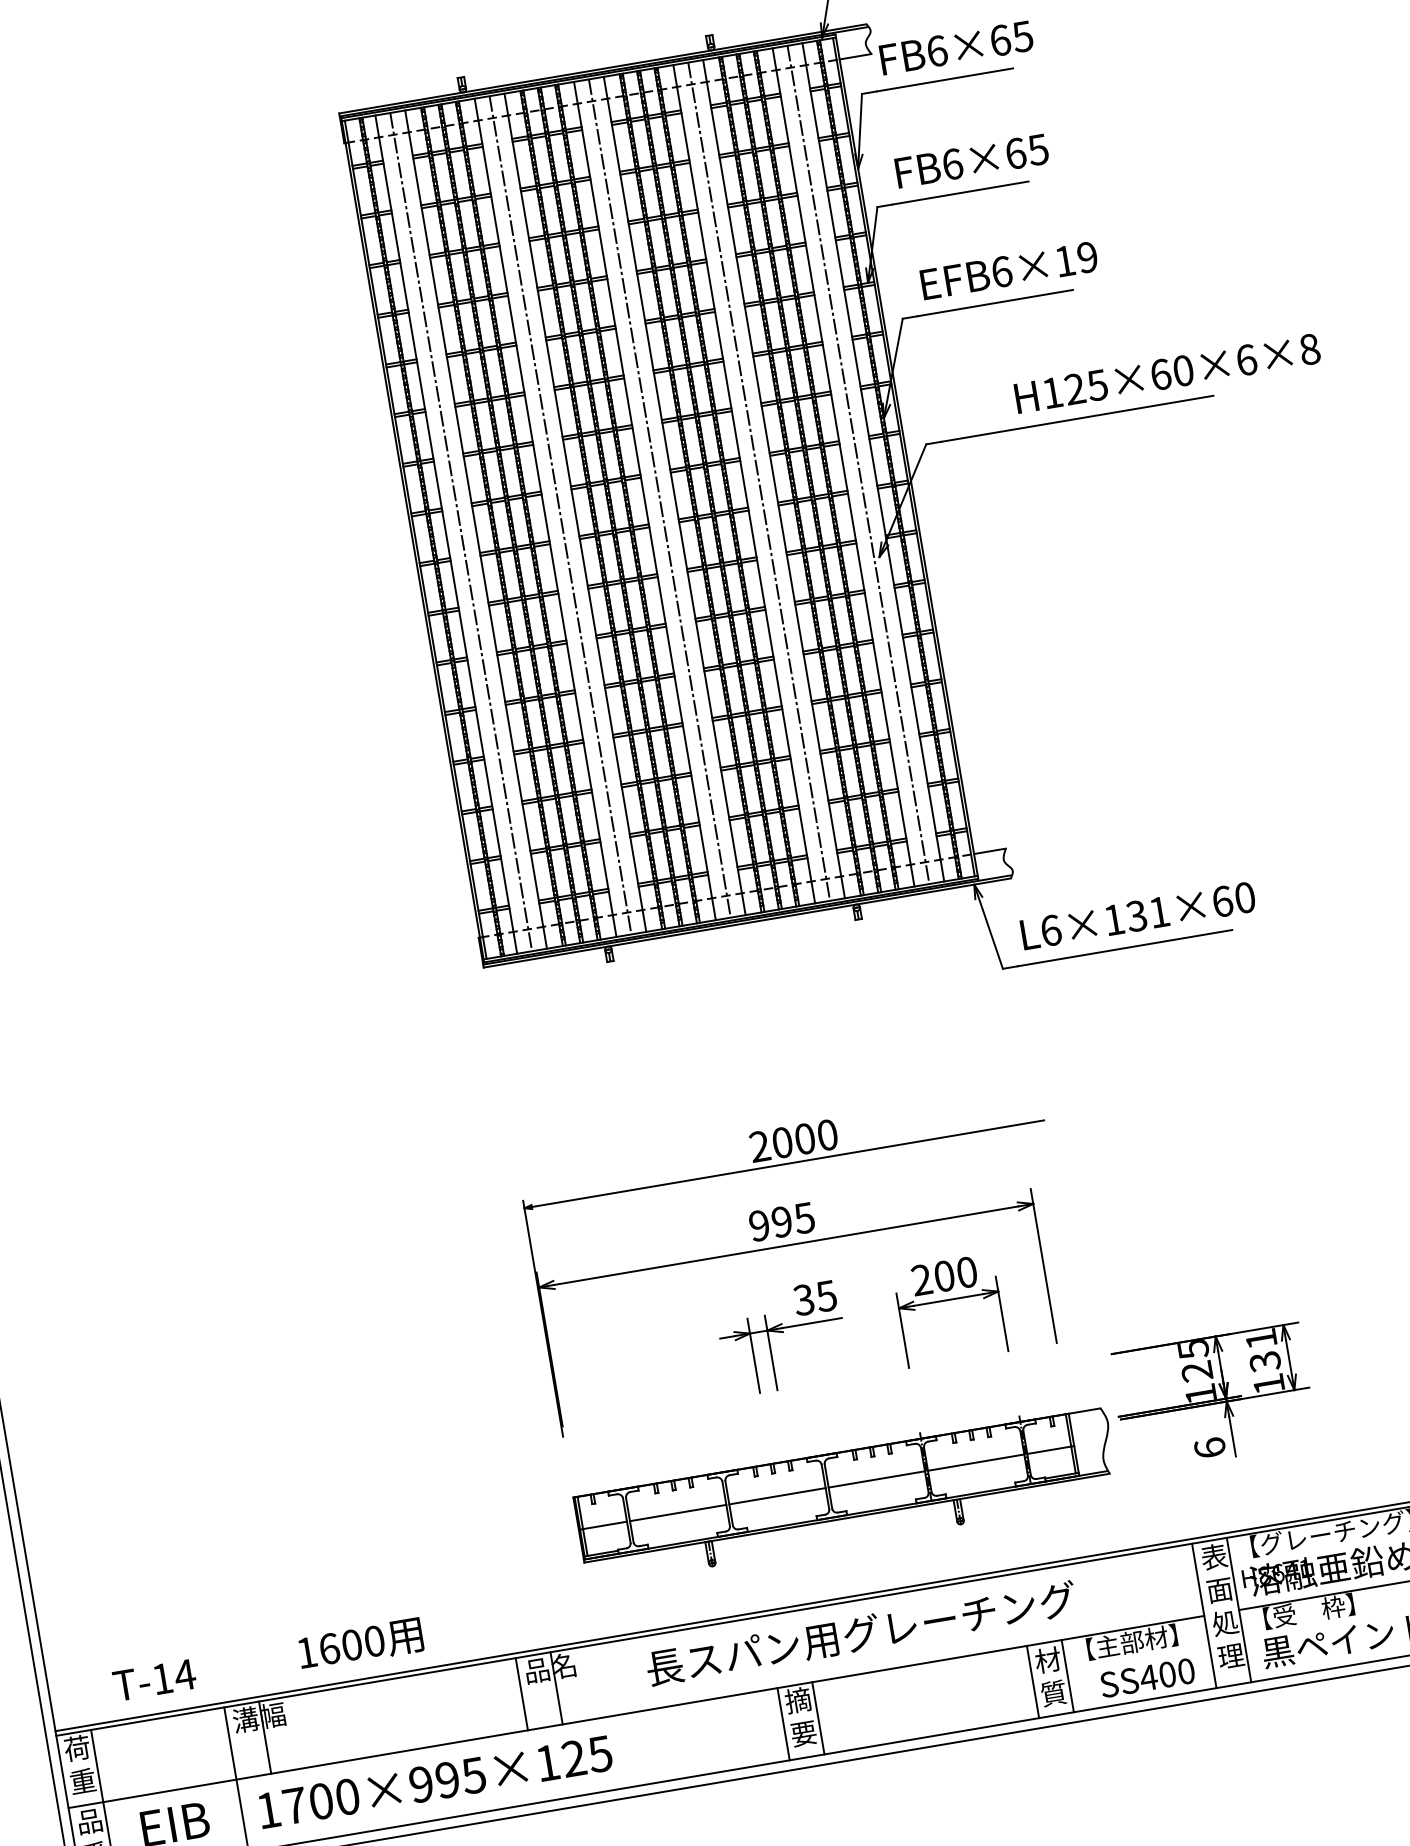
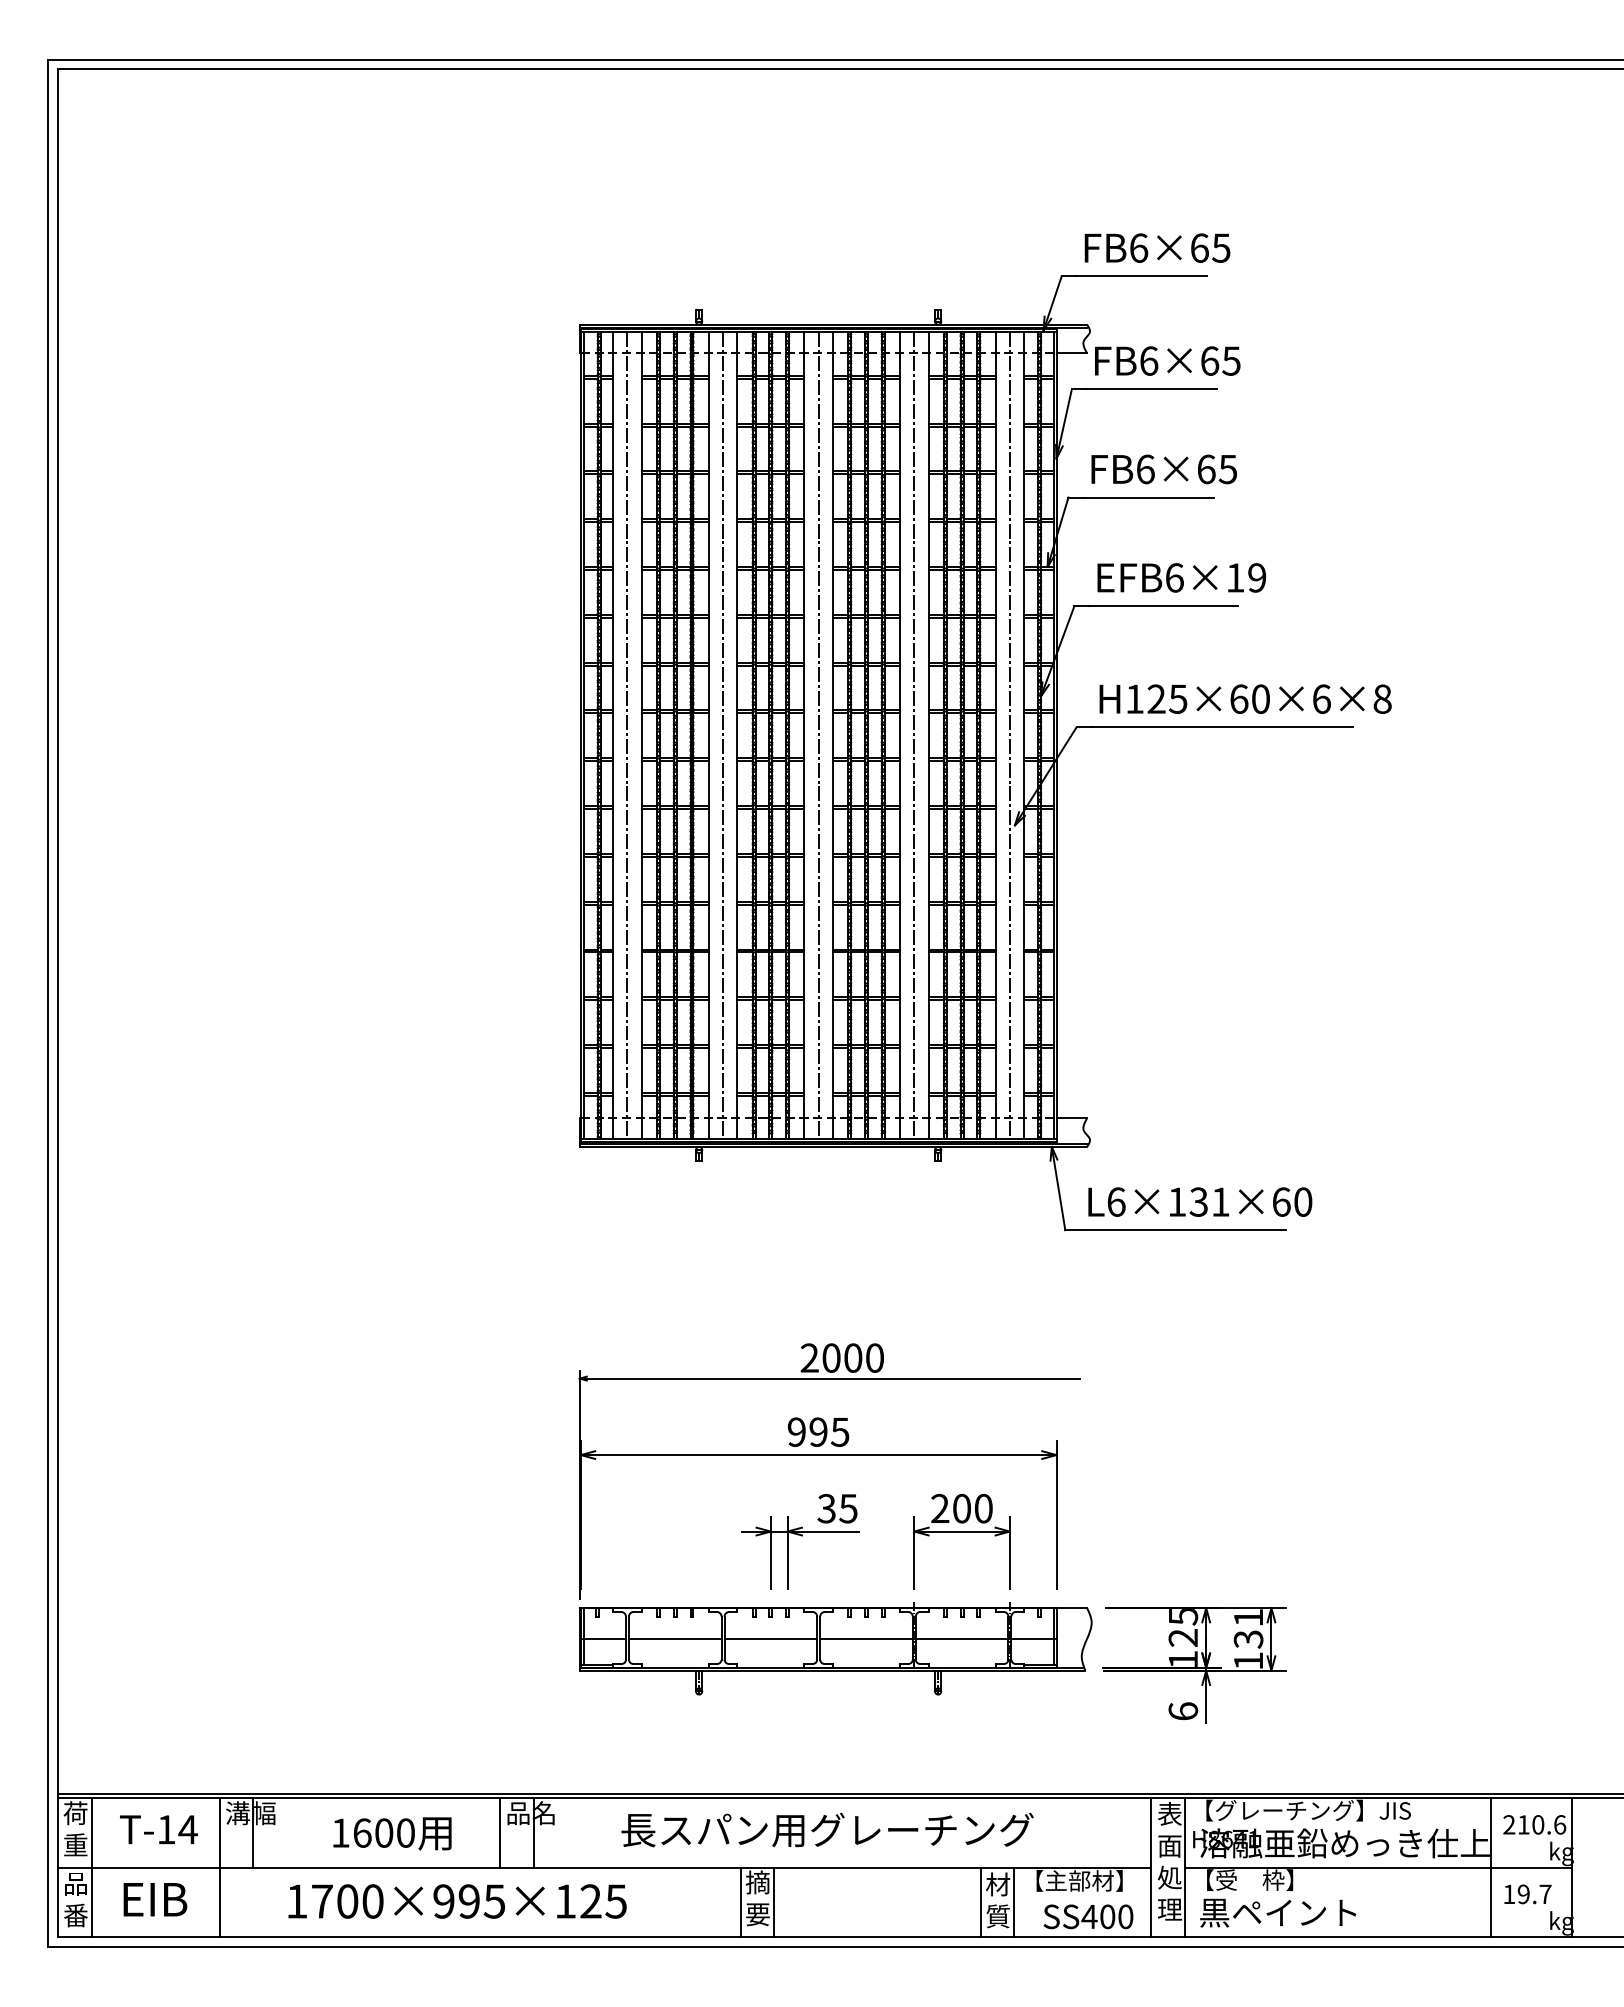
text: (1167, 372) -> (1245, 698), moved
part: (846, 1494) -> (835, 1648), moved
text: (360, 1644) -> (392, 1833), moved
text: (154, 1680) -> (158, 1829), moved
text: (435, 1782) -> (457, 1901), moved

